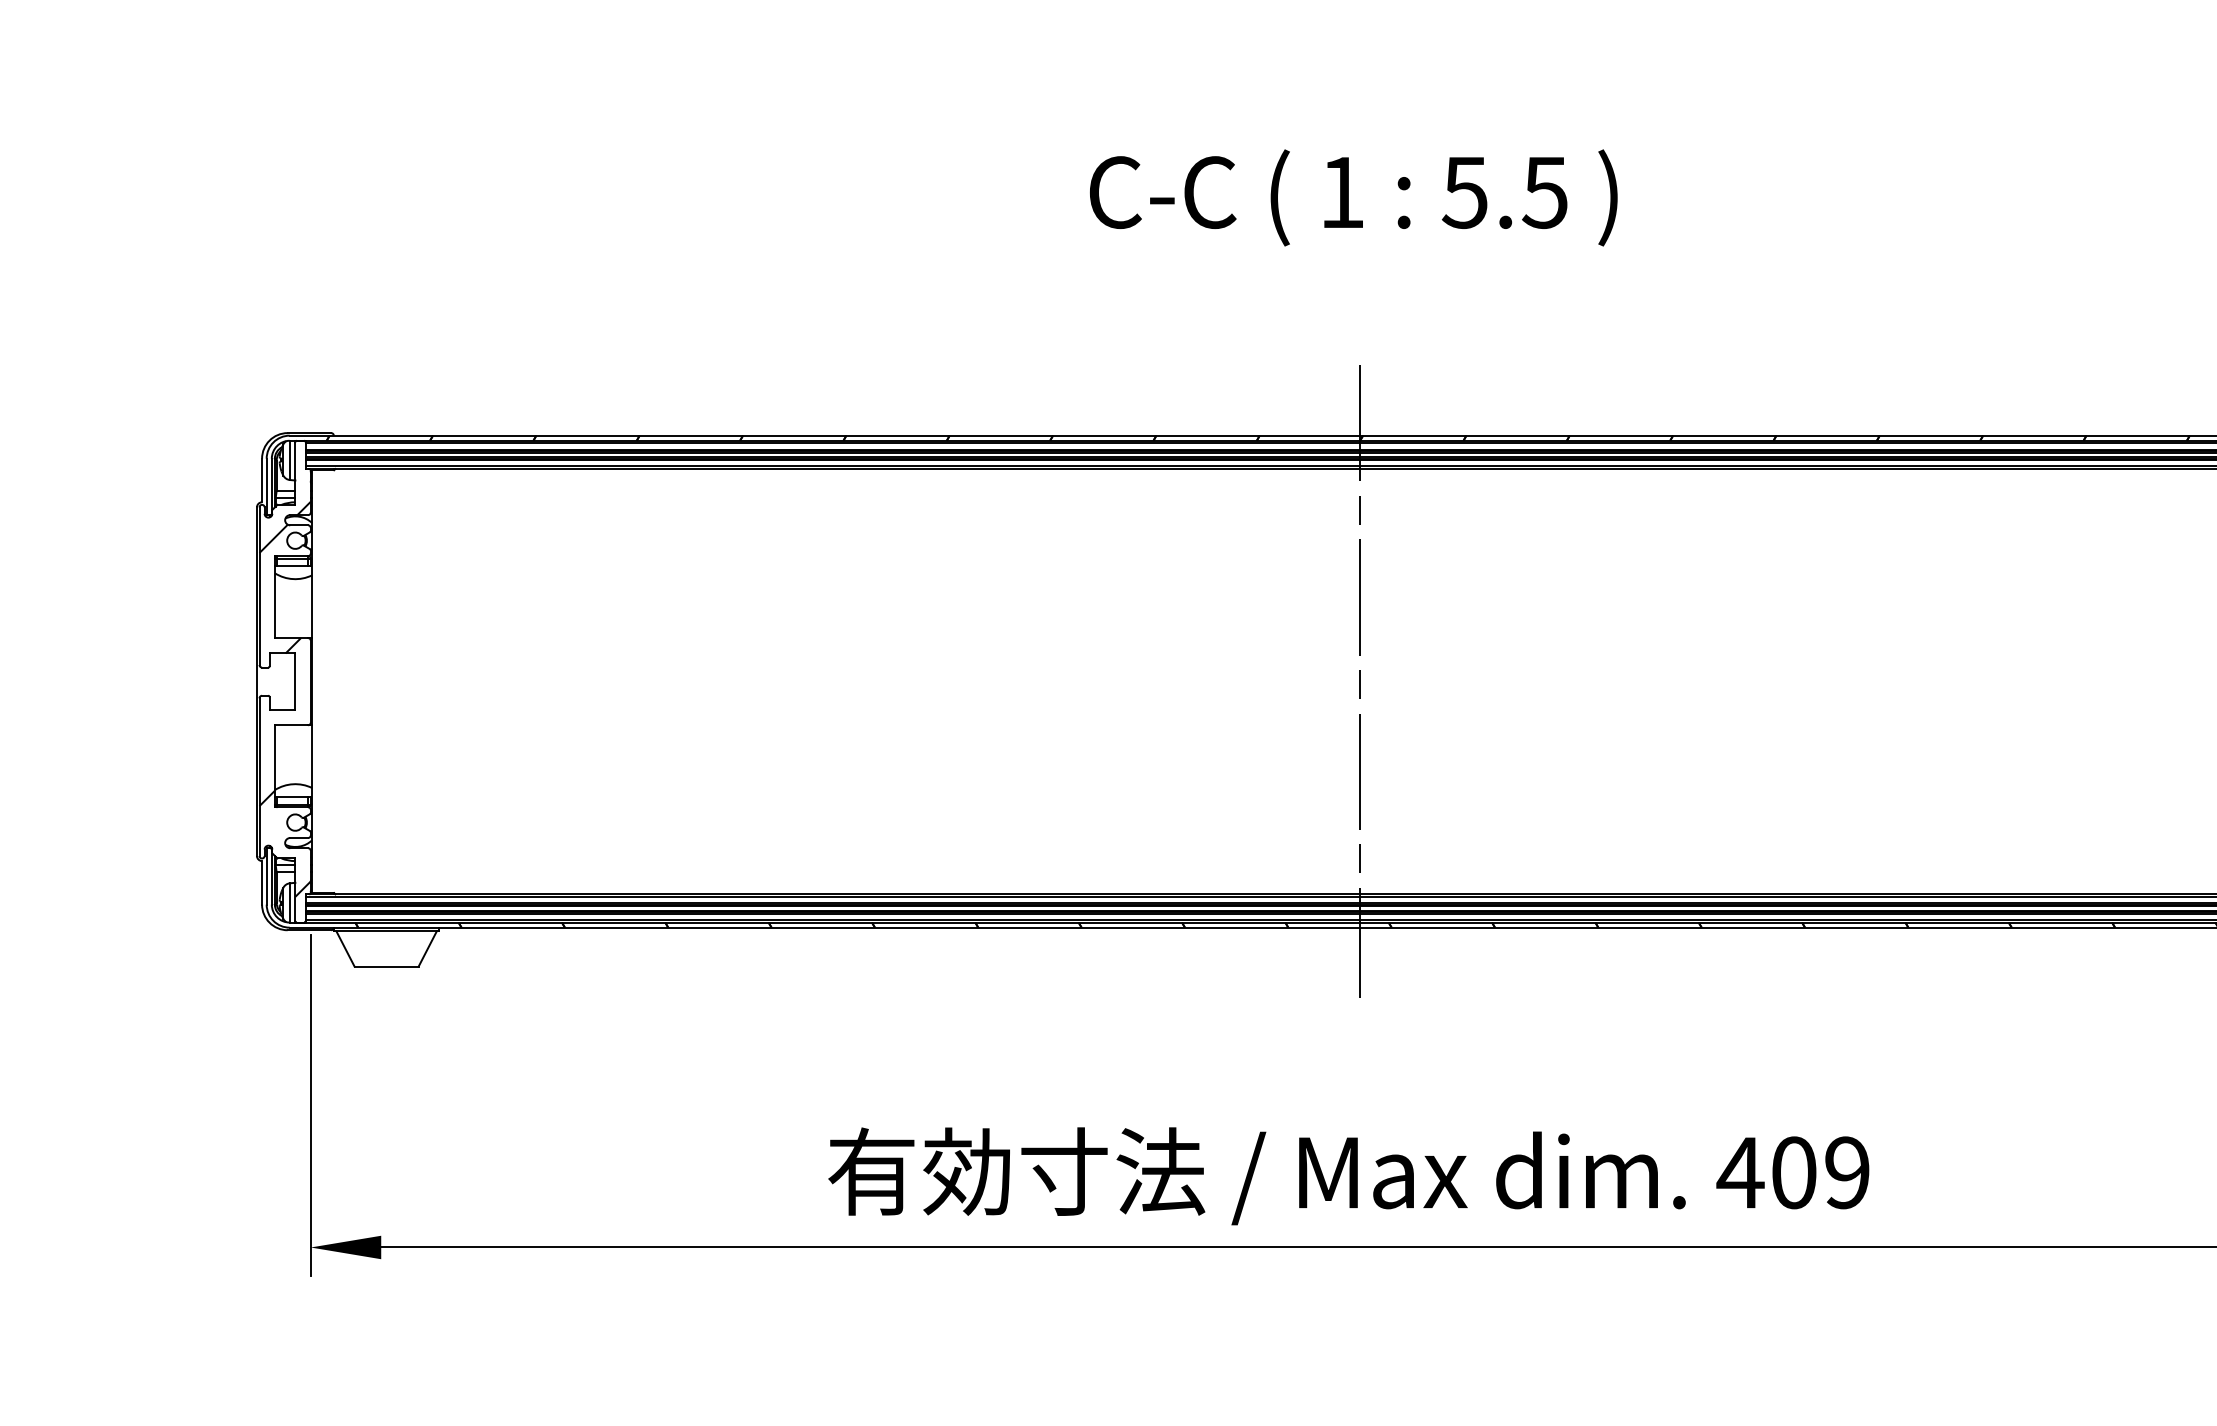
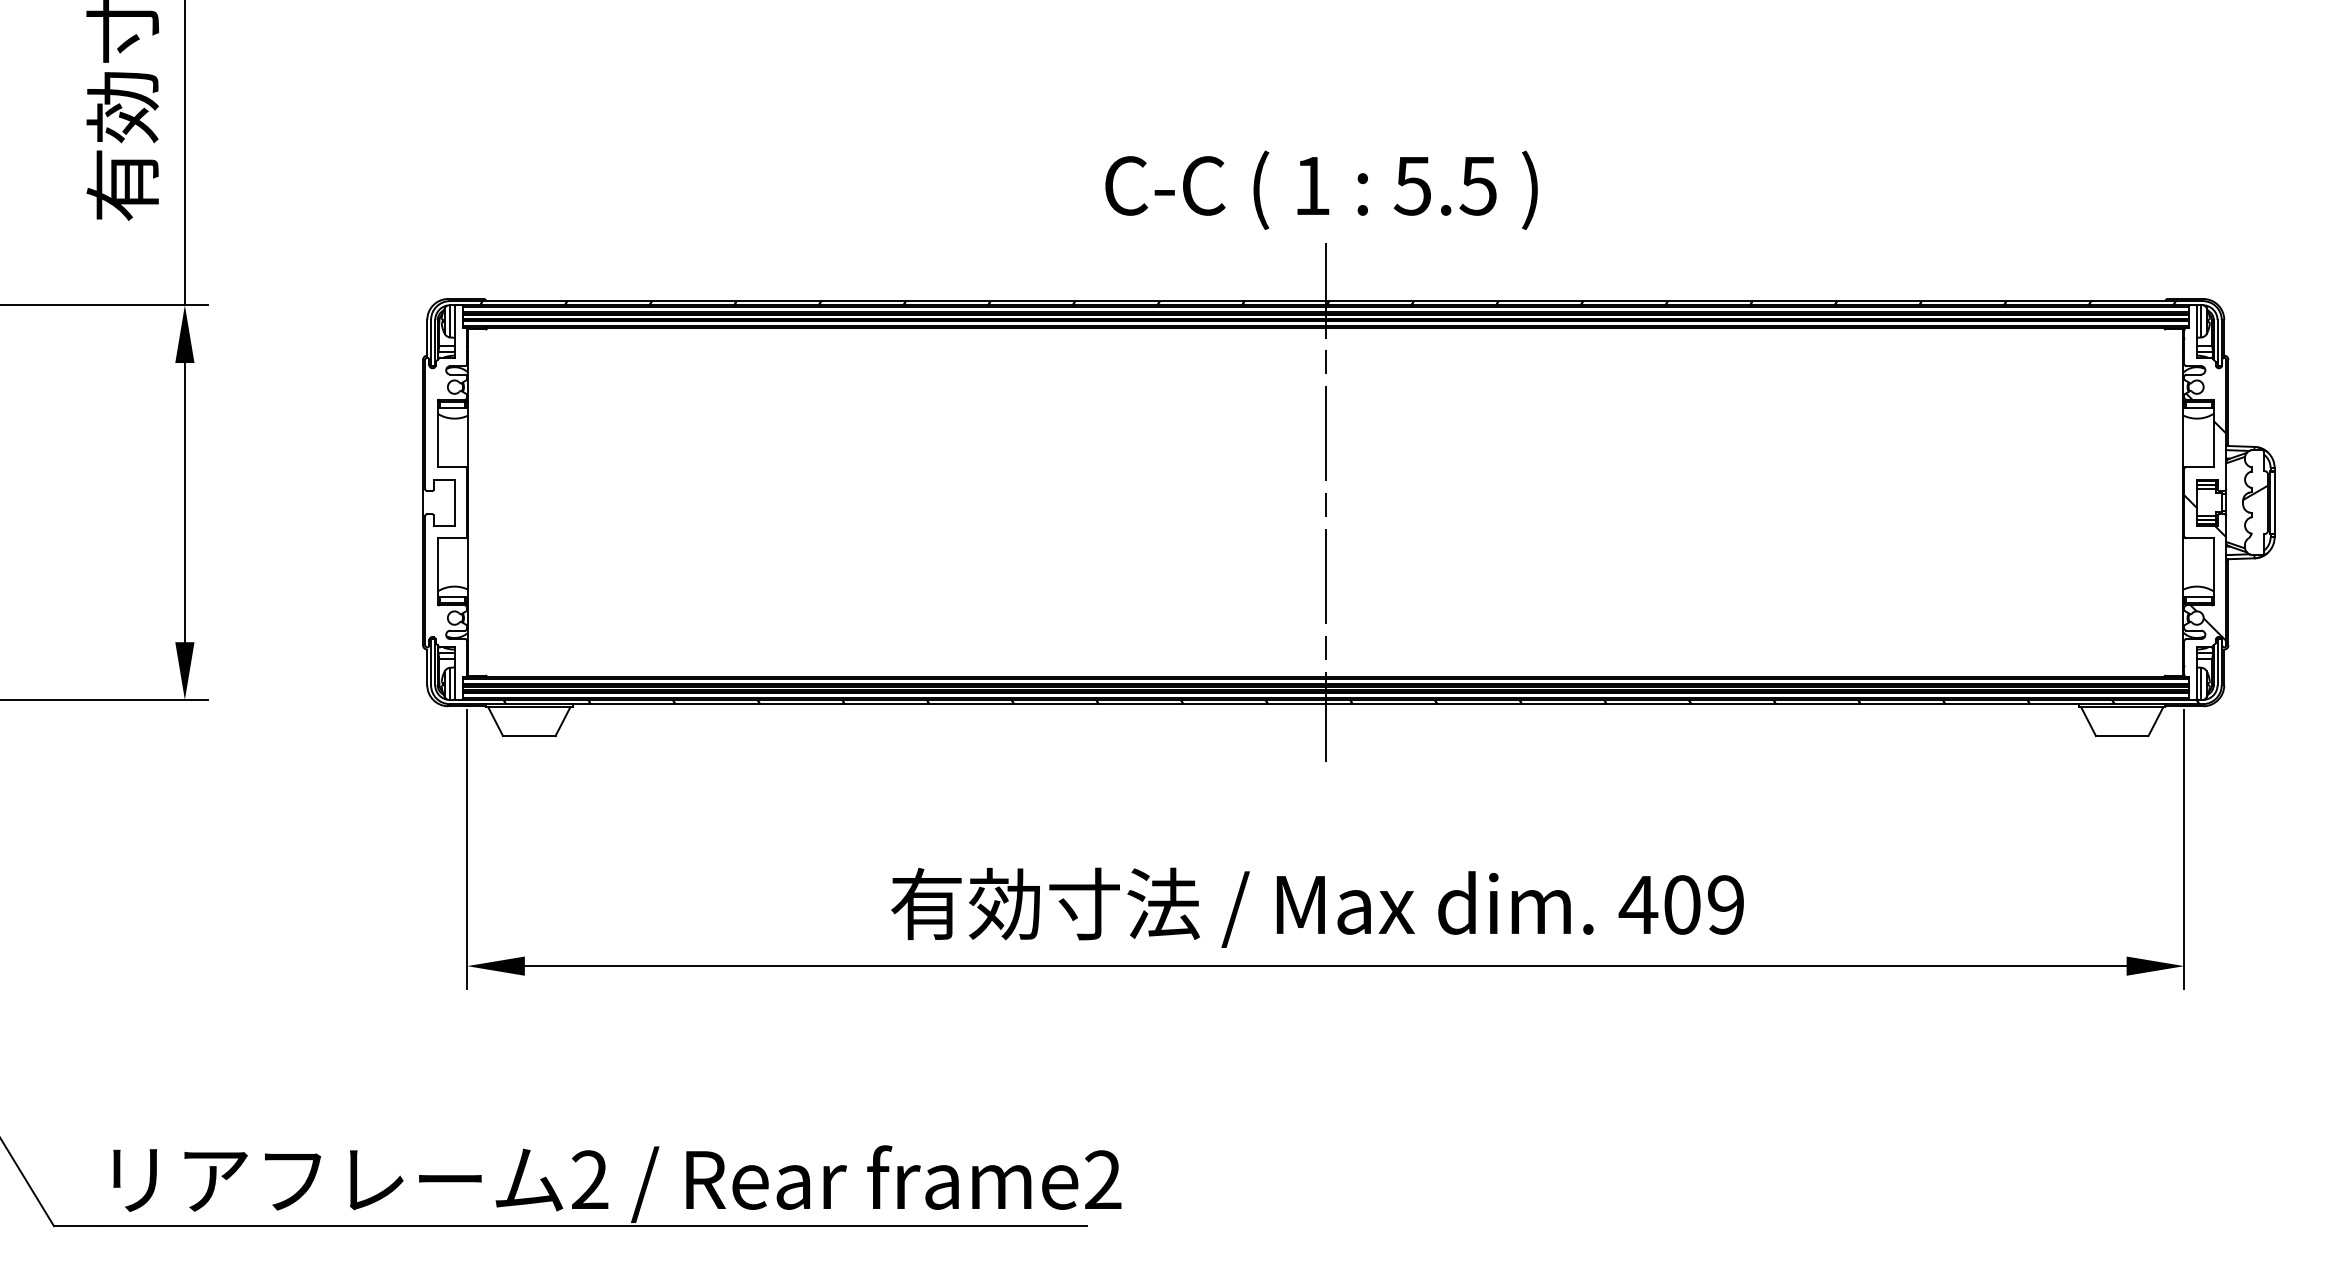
text: (1353, 198) -> (1321, 190), moved
hatch: (285, 698) -> (446, 516), removed

